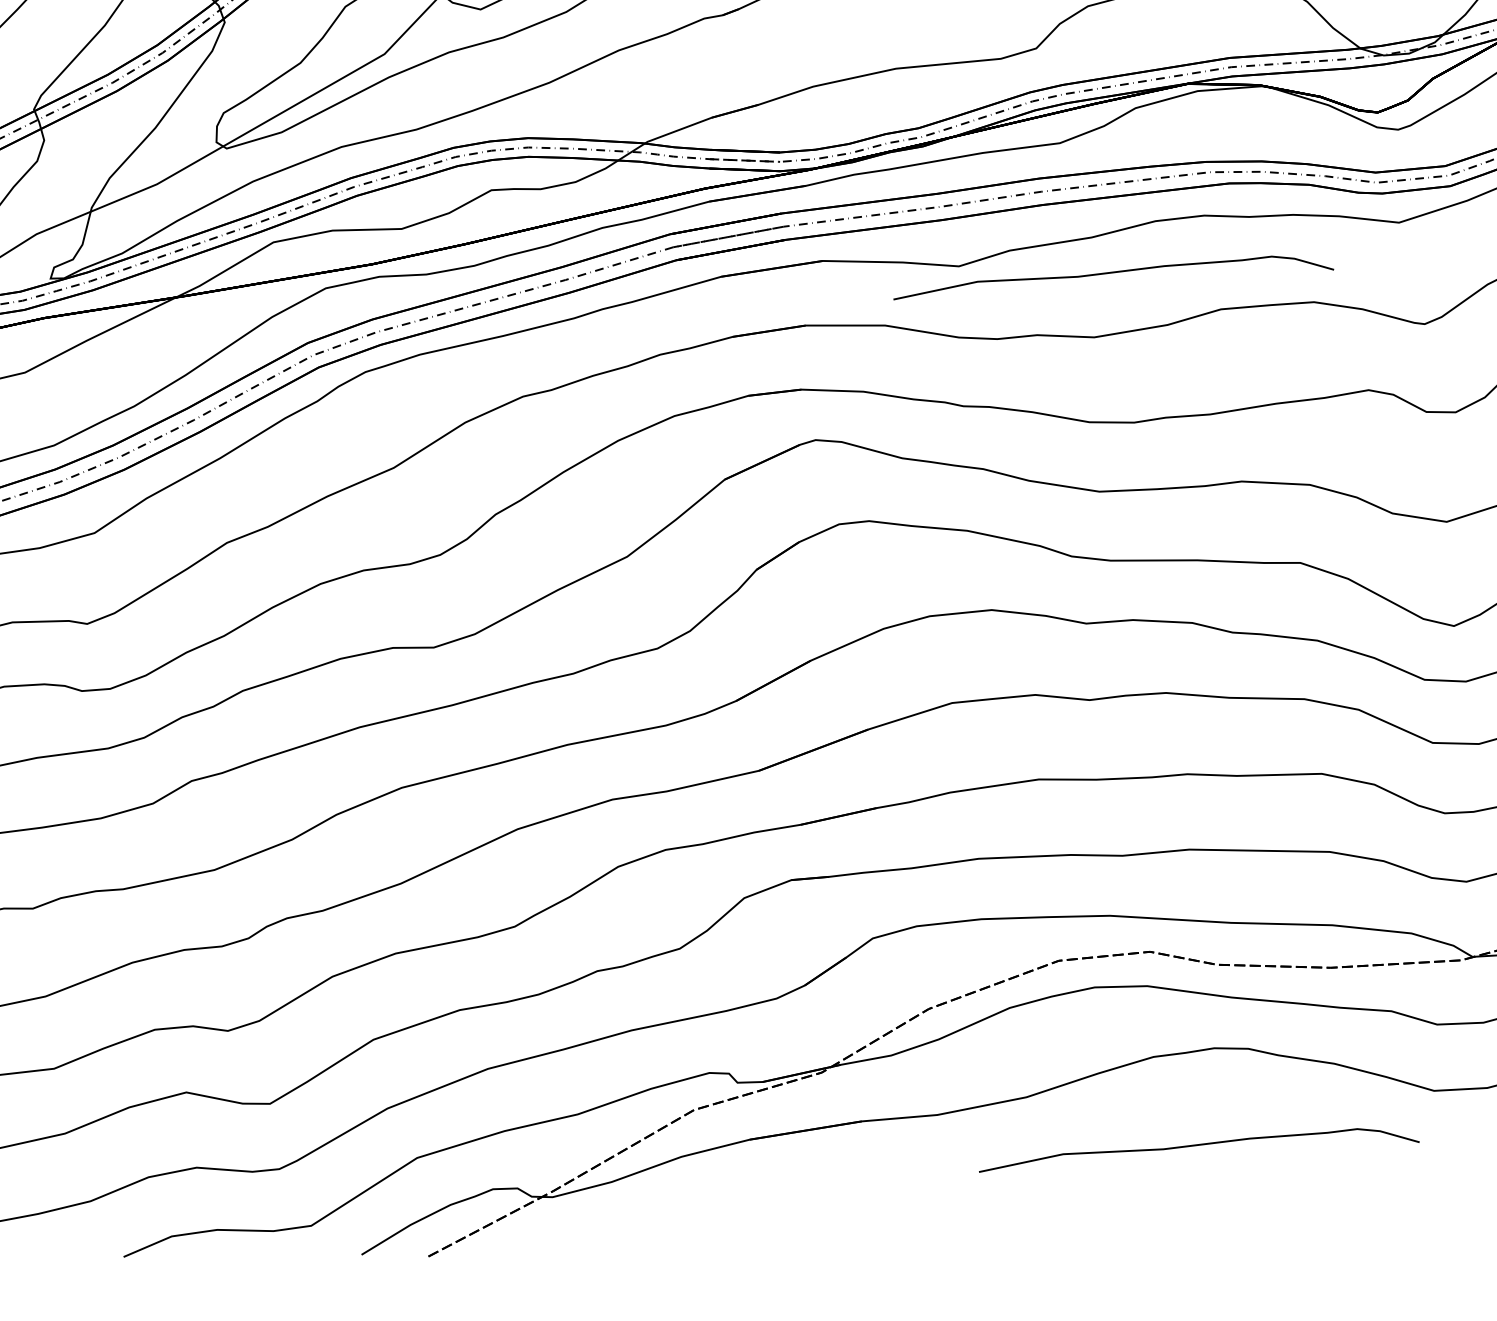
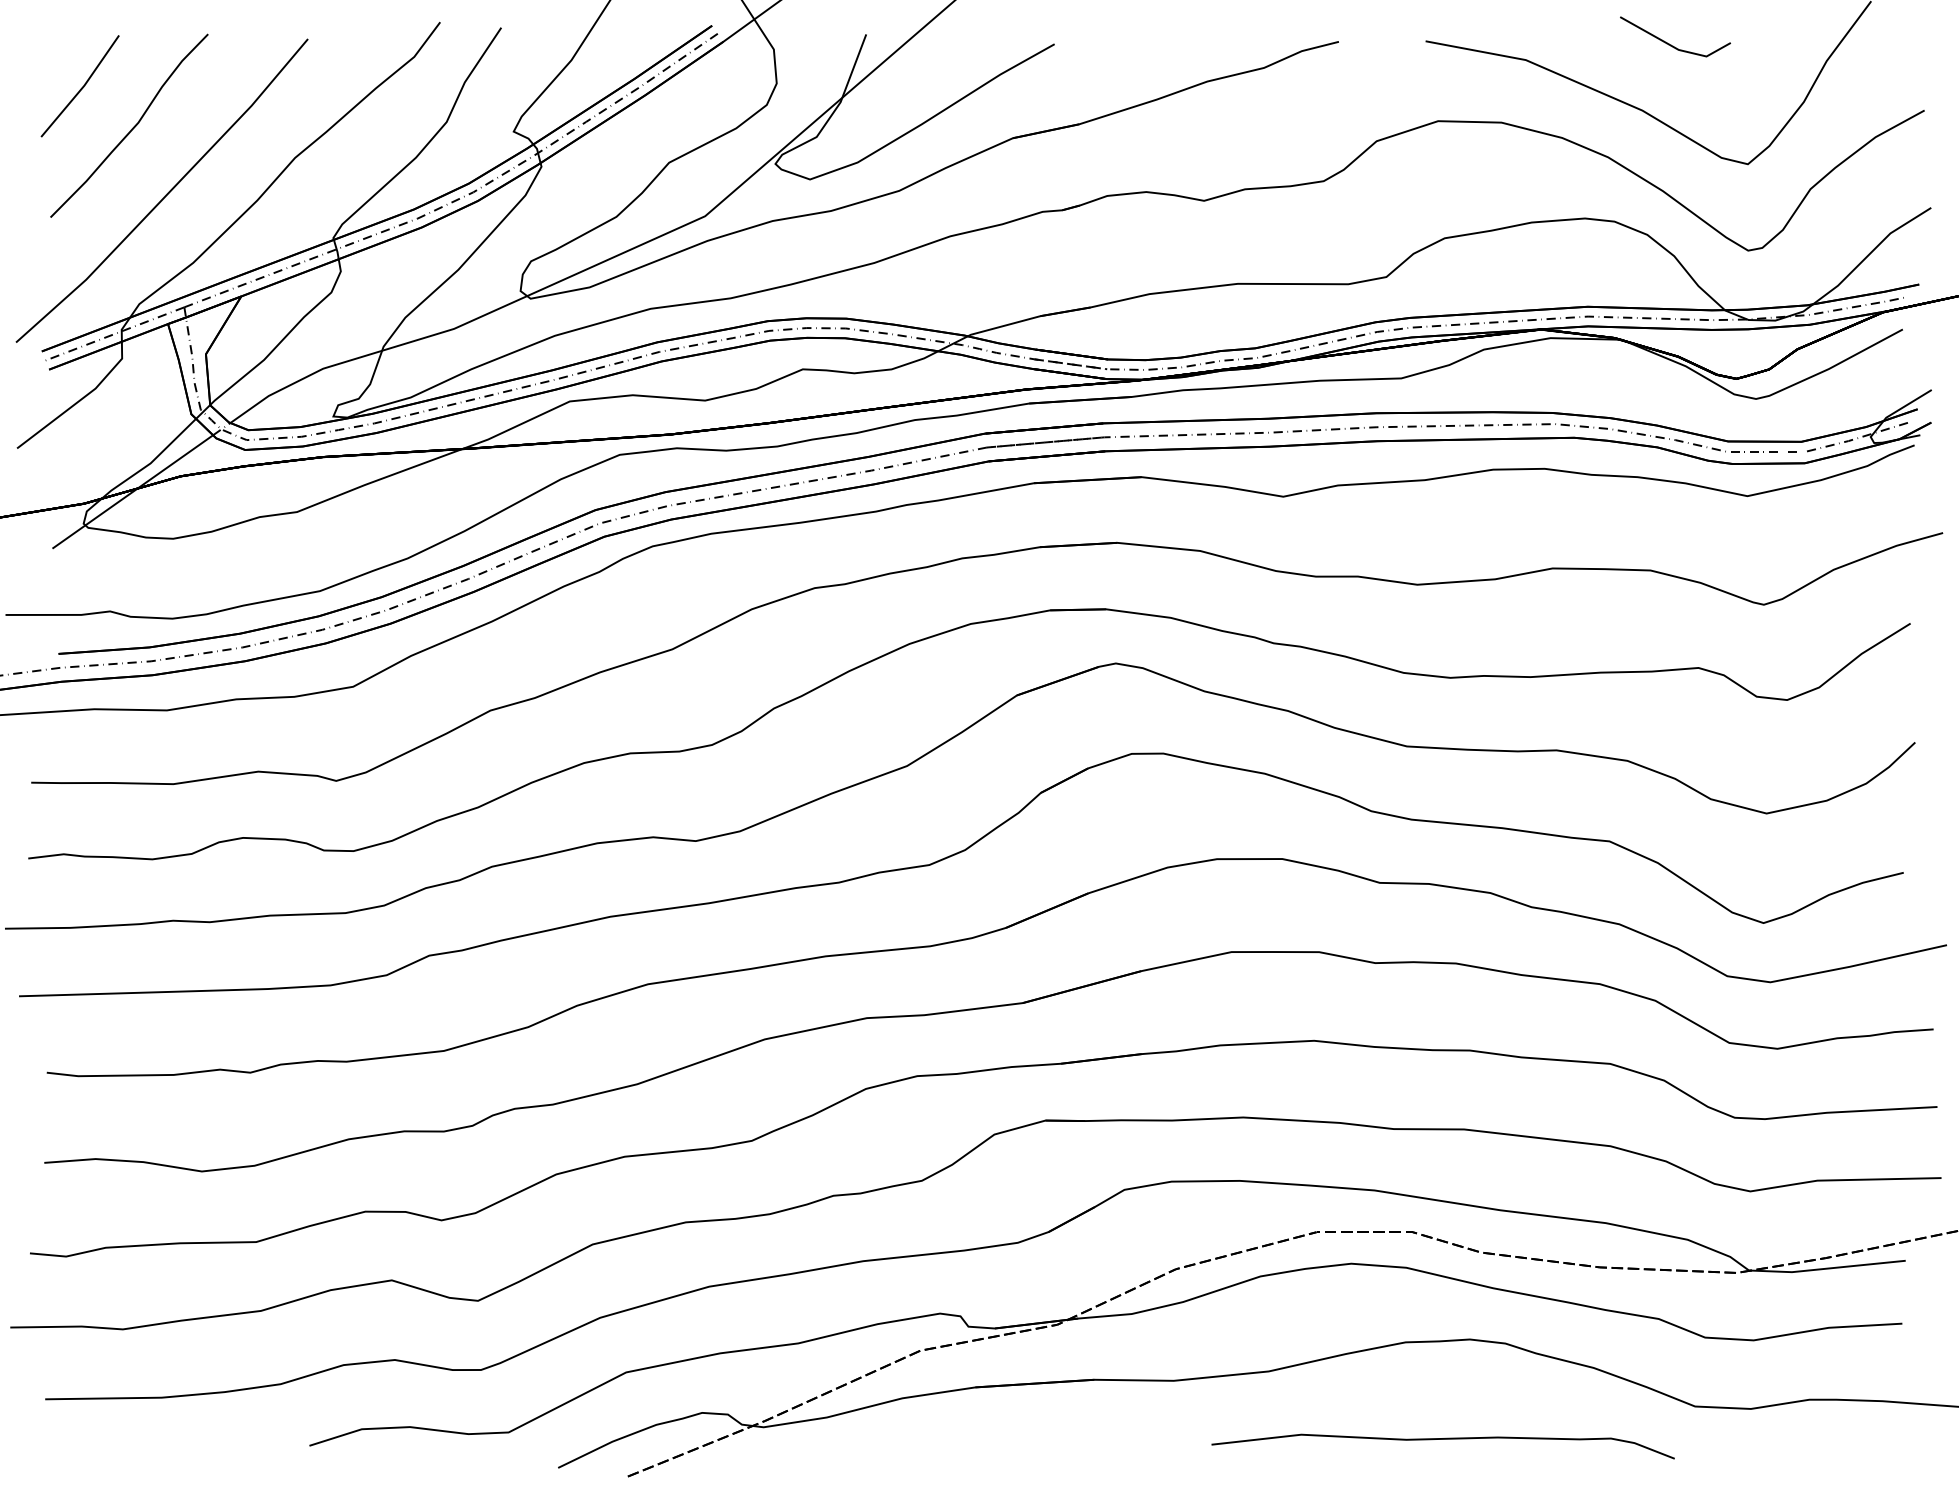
curve: (1112, 273) -> (1442, 519), removed

